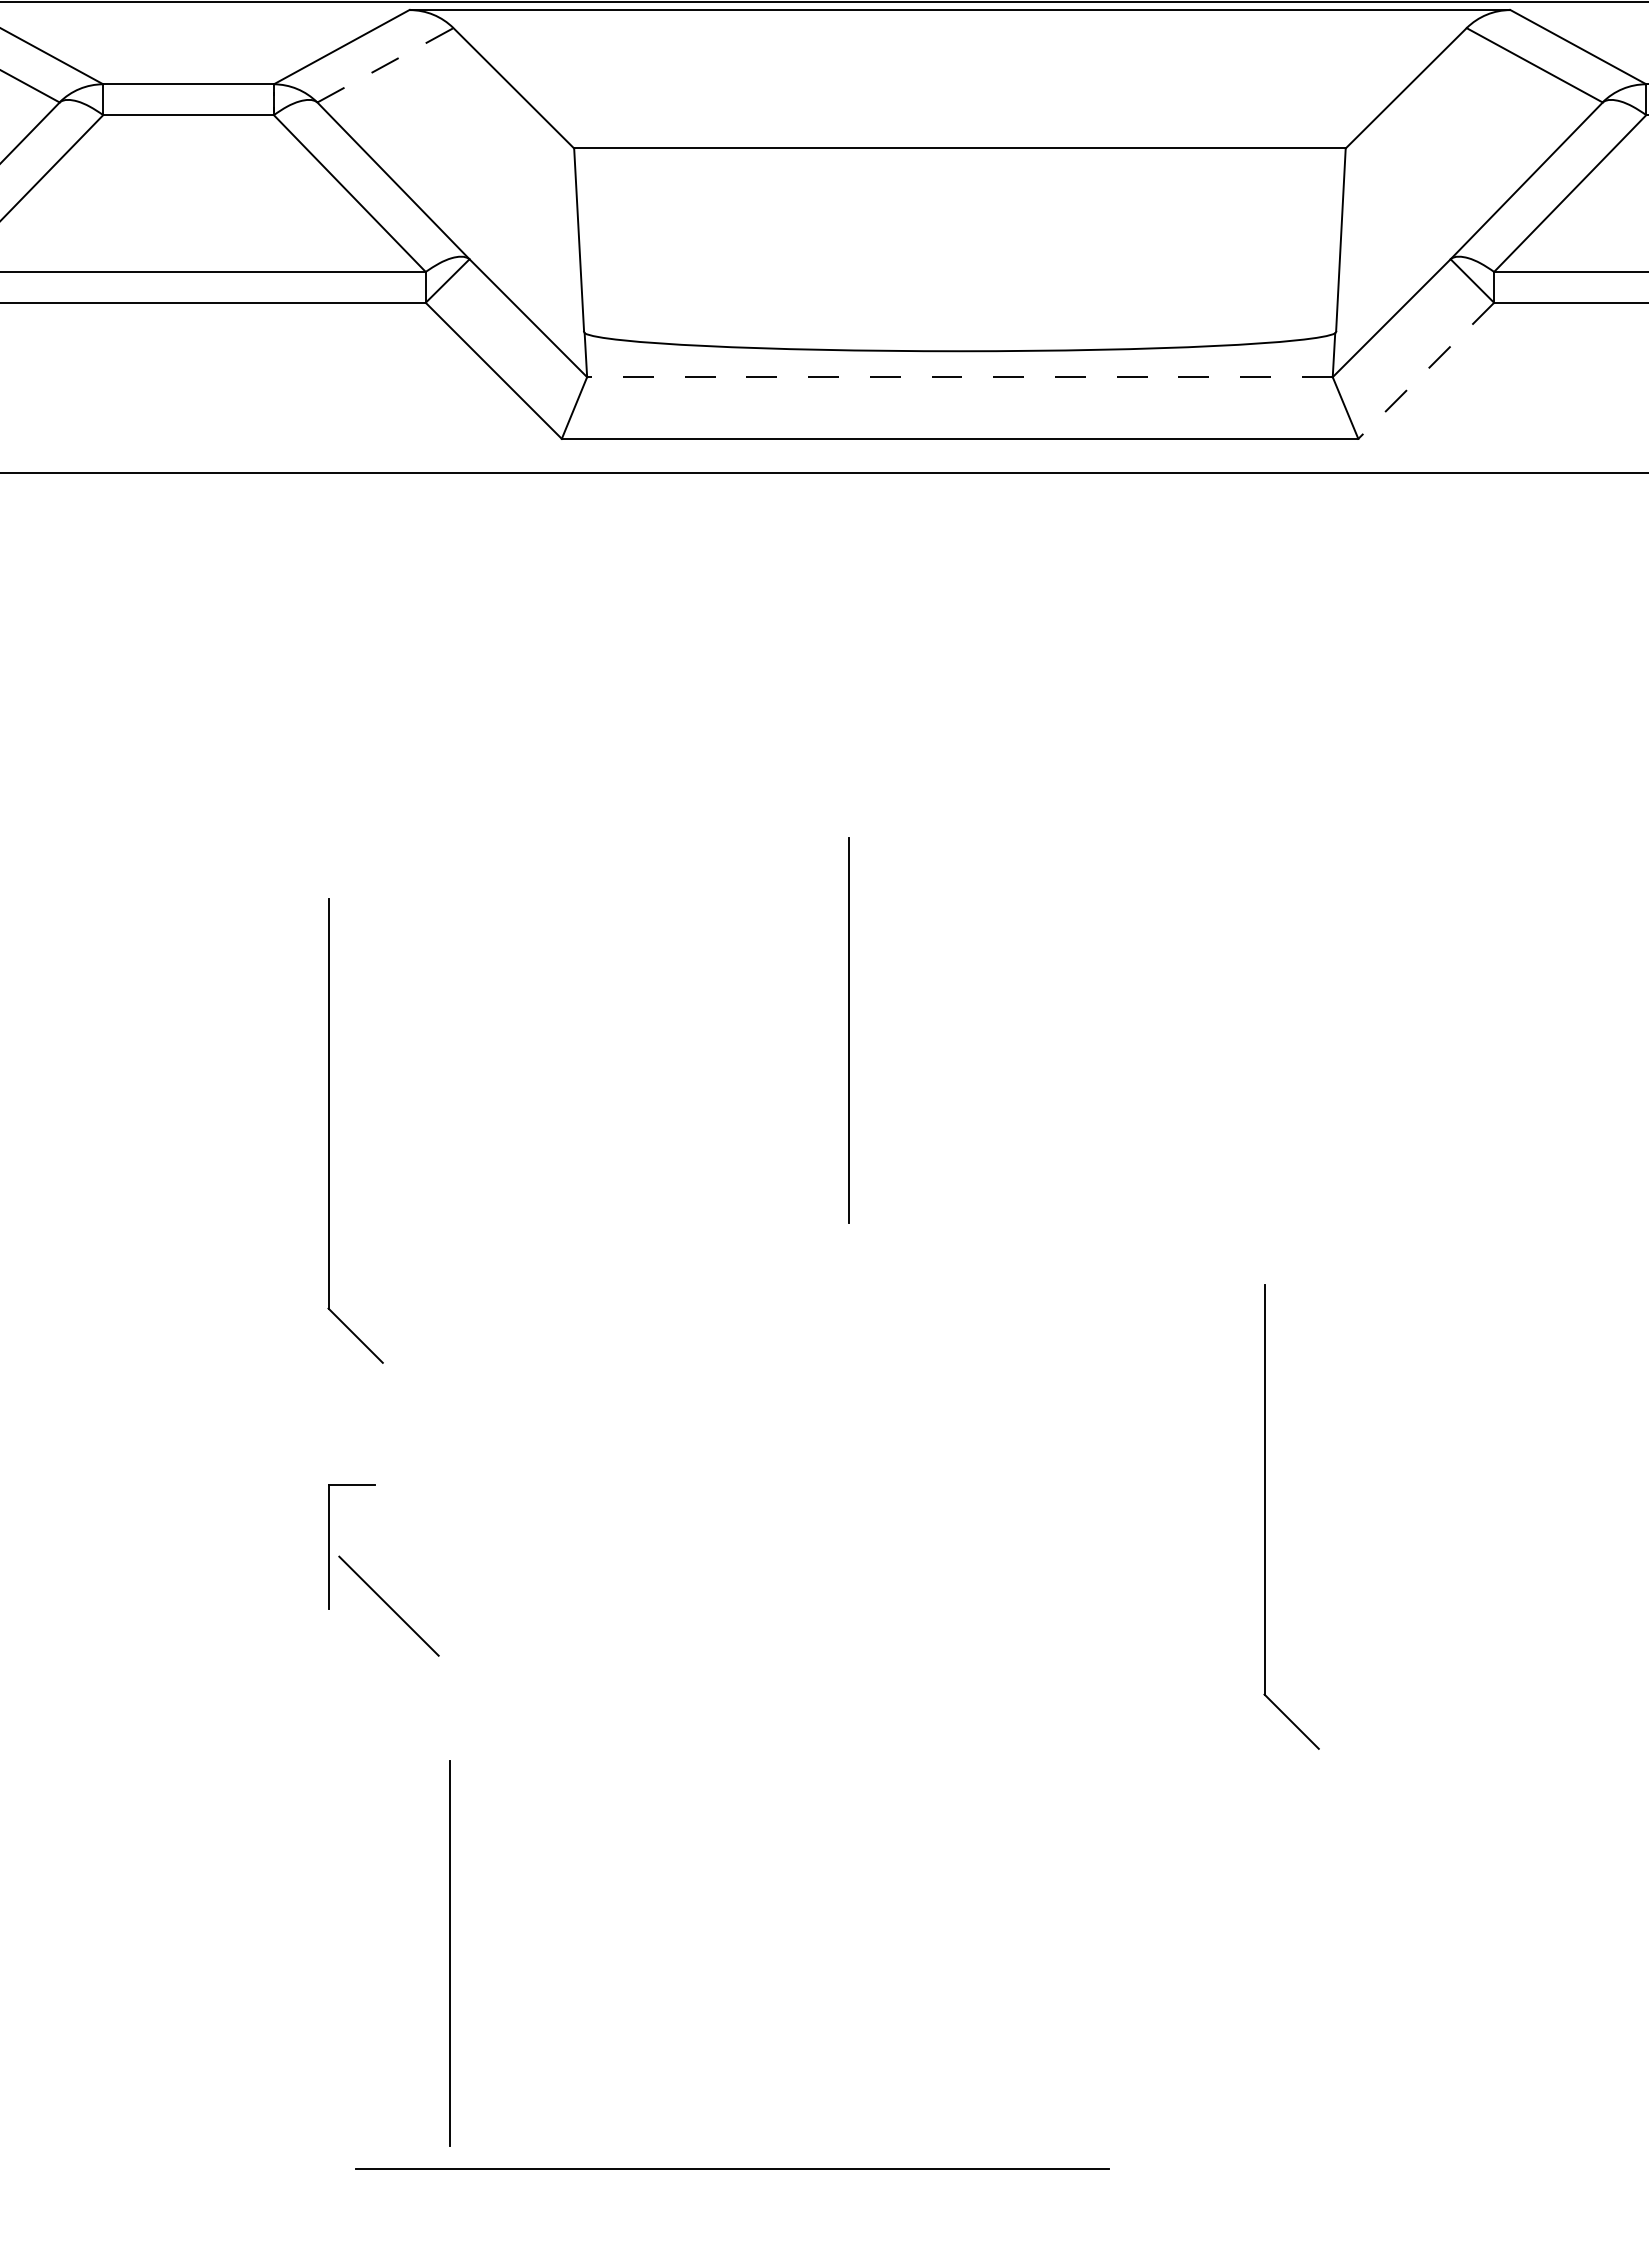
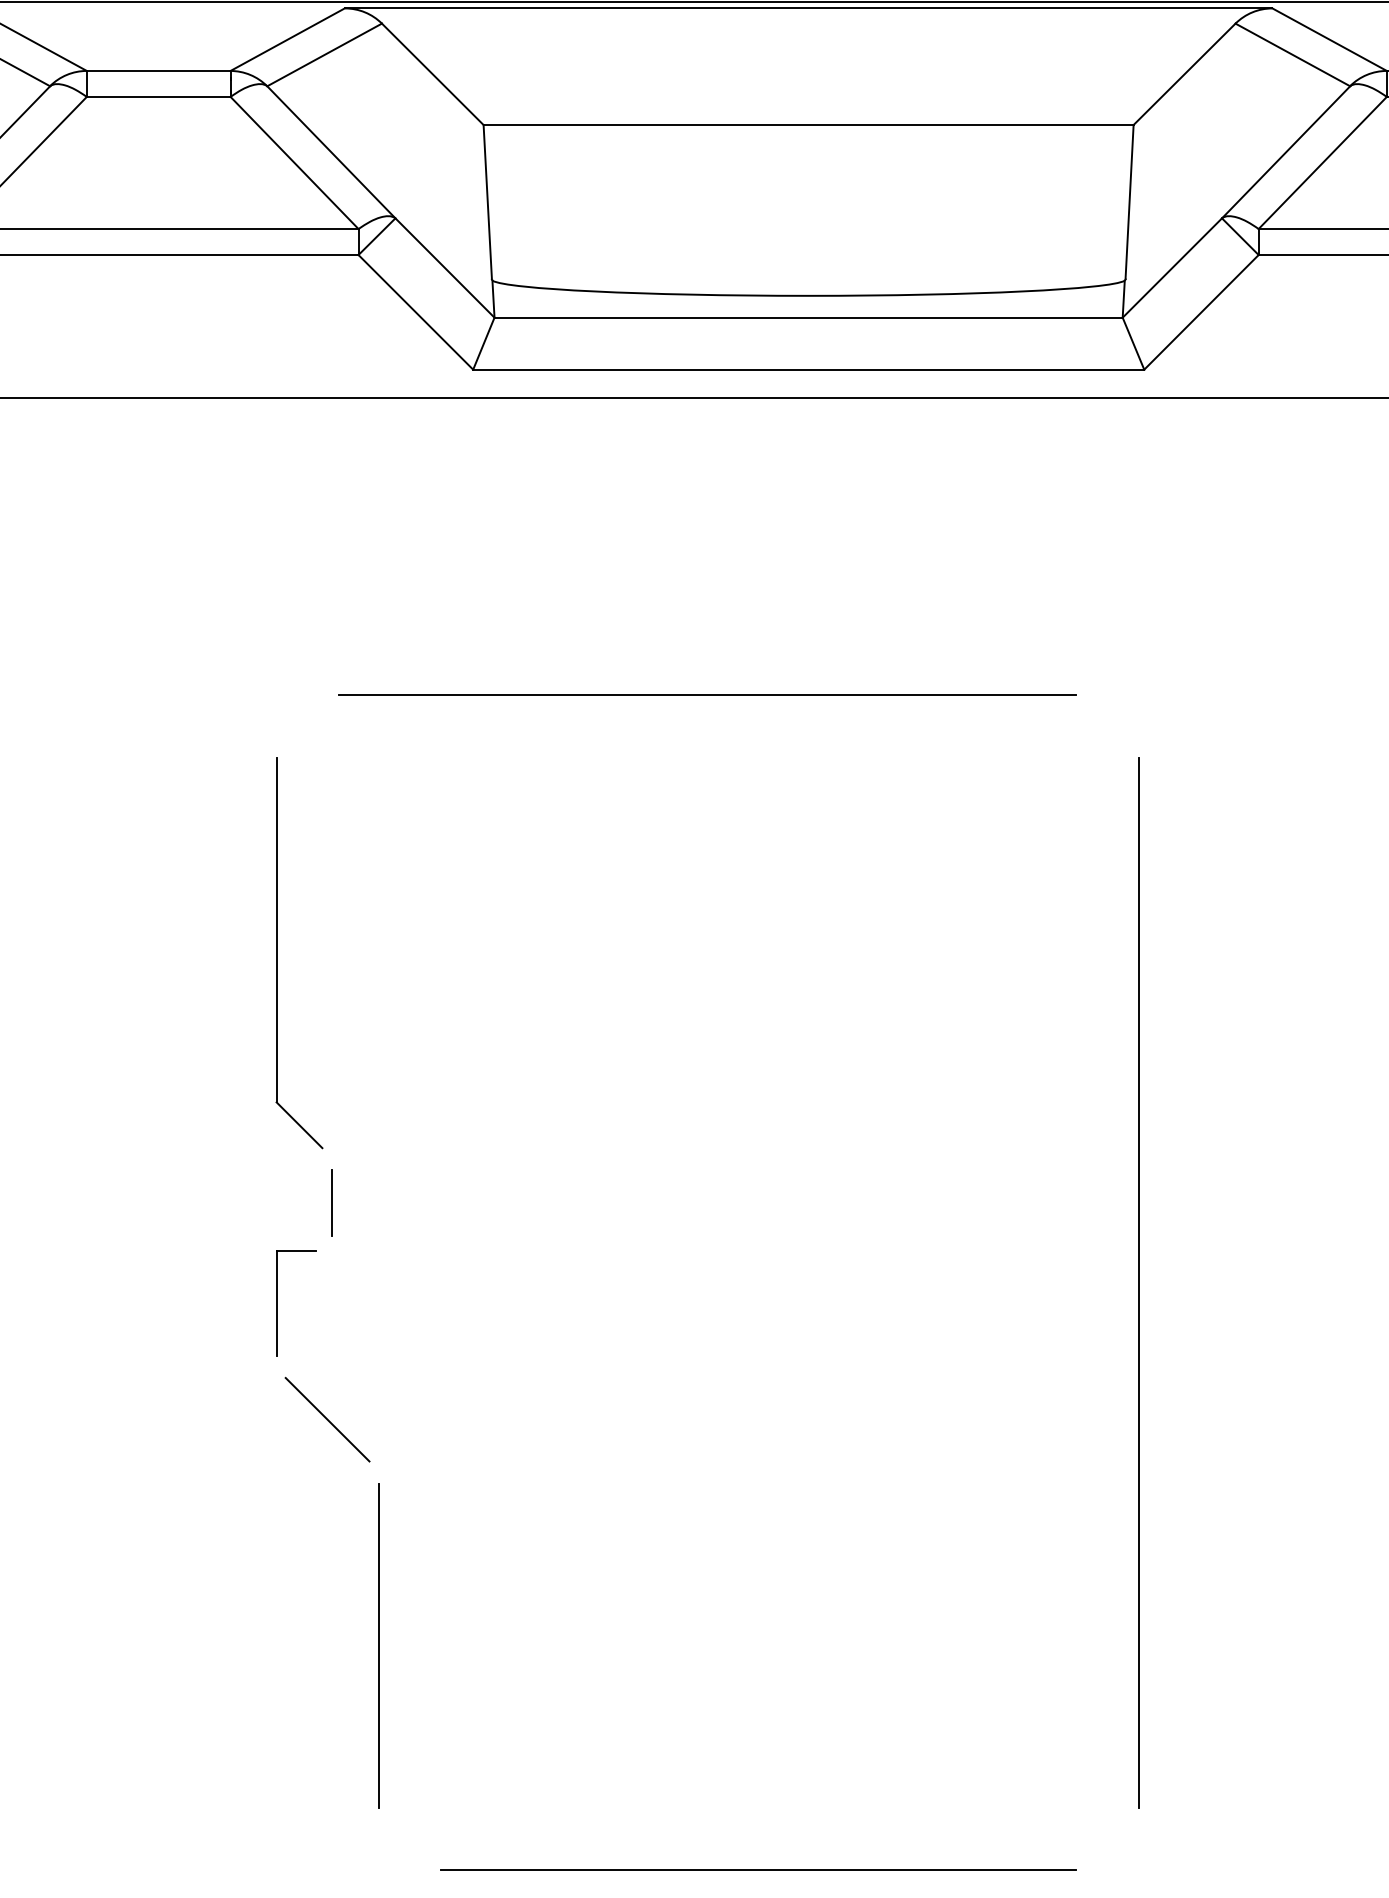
line: (385, 65) -> (324, 55), dashed -> solid
line: (1425, 371) -> (1200, 312), dashed -> solid
line: (959, 377) -> (808, 317), dashed -> solid
line: (839, 824) -> (707, 694), added
line: (848, 1030) -> (714, 868), removed
line: (393, 1427) -> (331, 1202), added
part: (1265, 1516) -> (1066, 1277), removed
line: (1351, 1522) -> (1138, 1282), added
line: (388, 1605) -> (327, 1419), moved
line: (732, 2168) -> (758, 1869), moved

